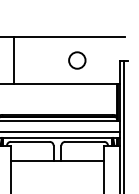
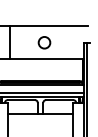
circle: (77, 60) -> (44, 42), moved

